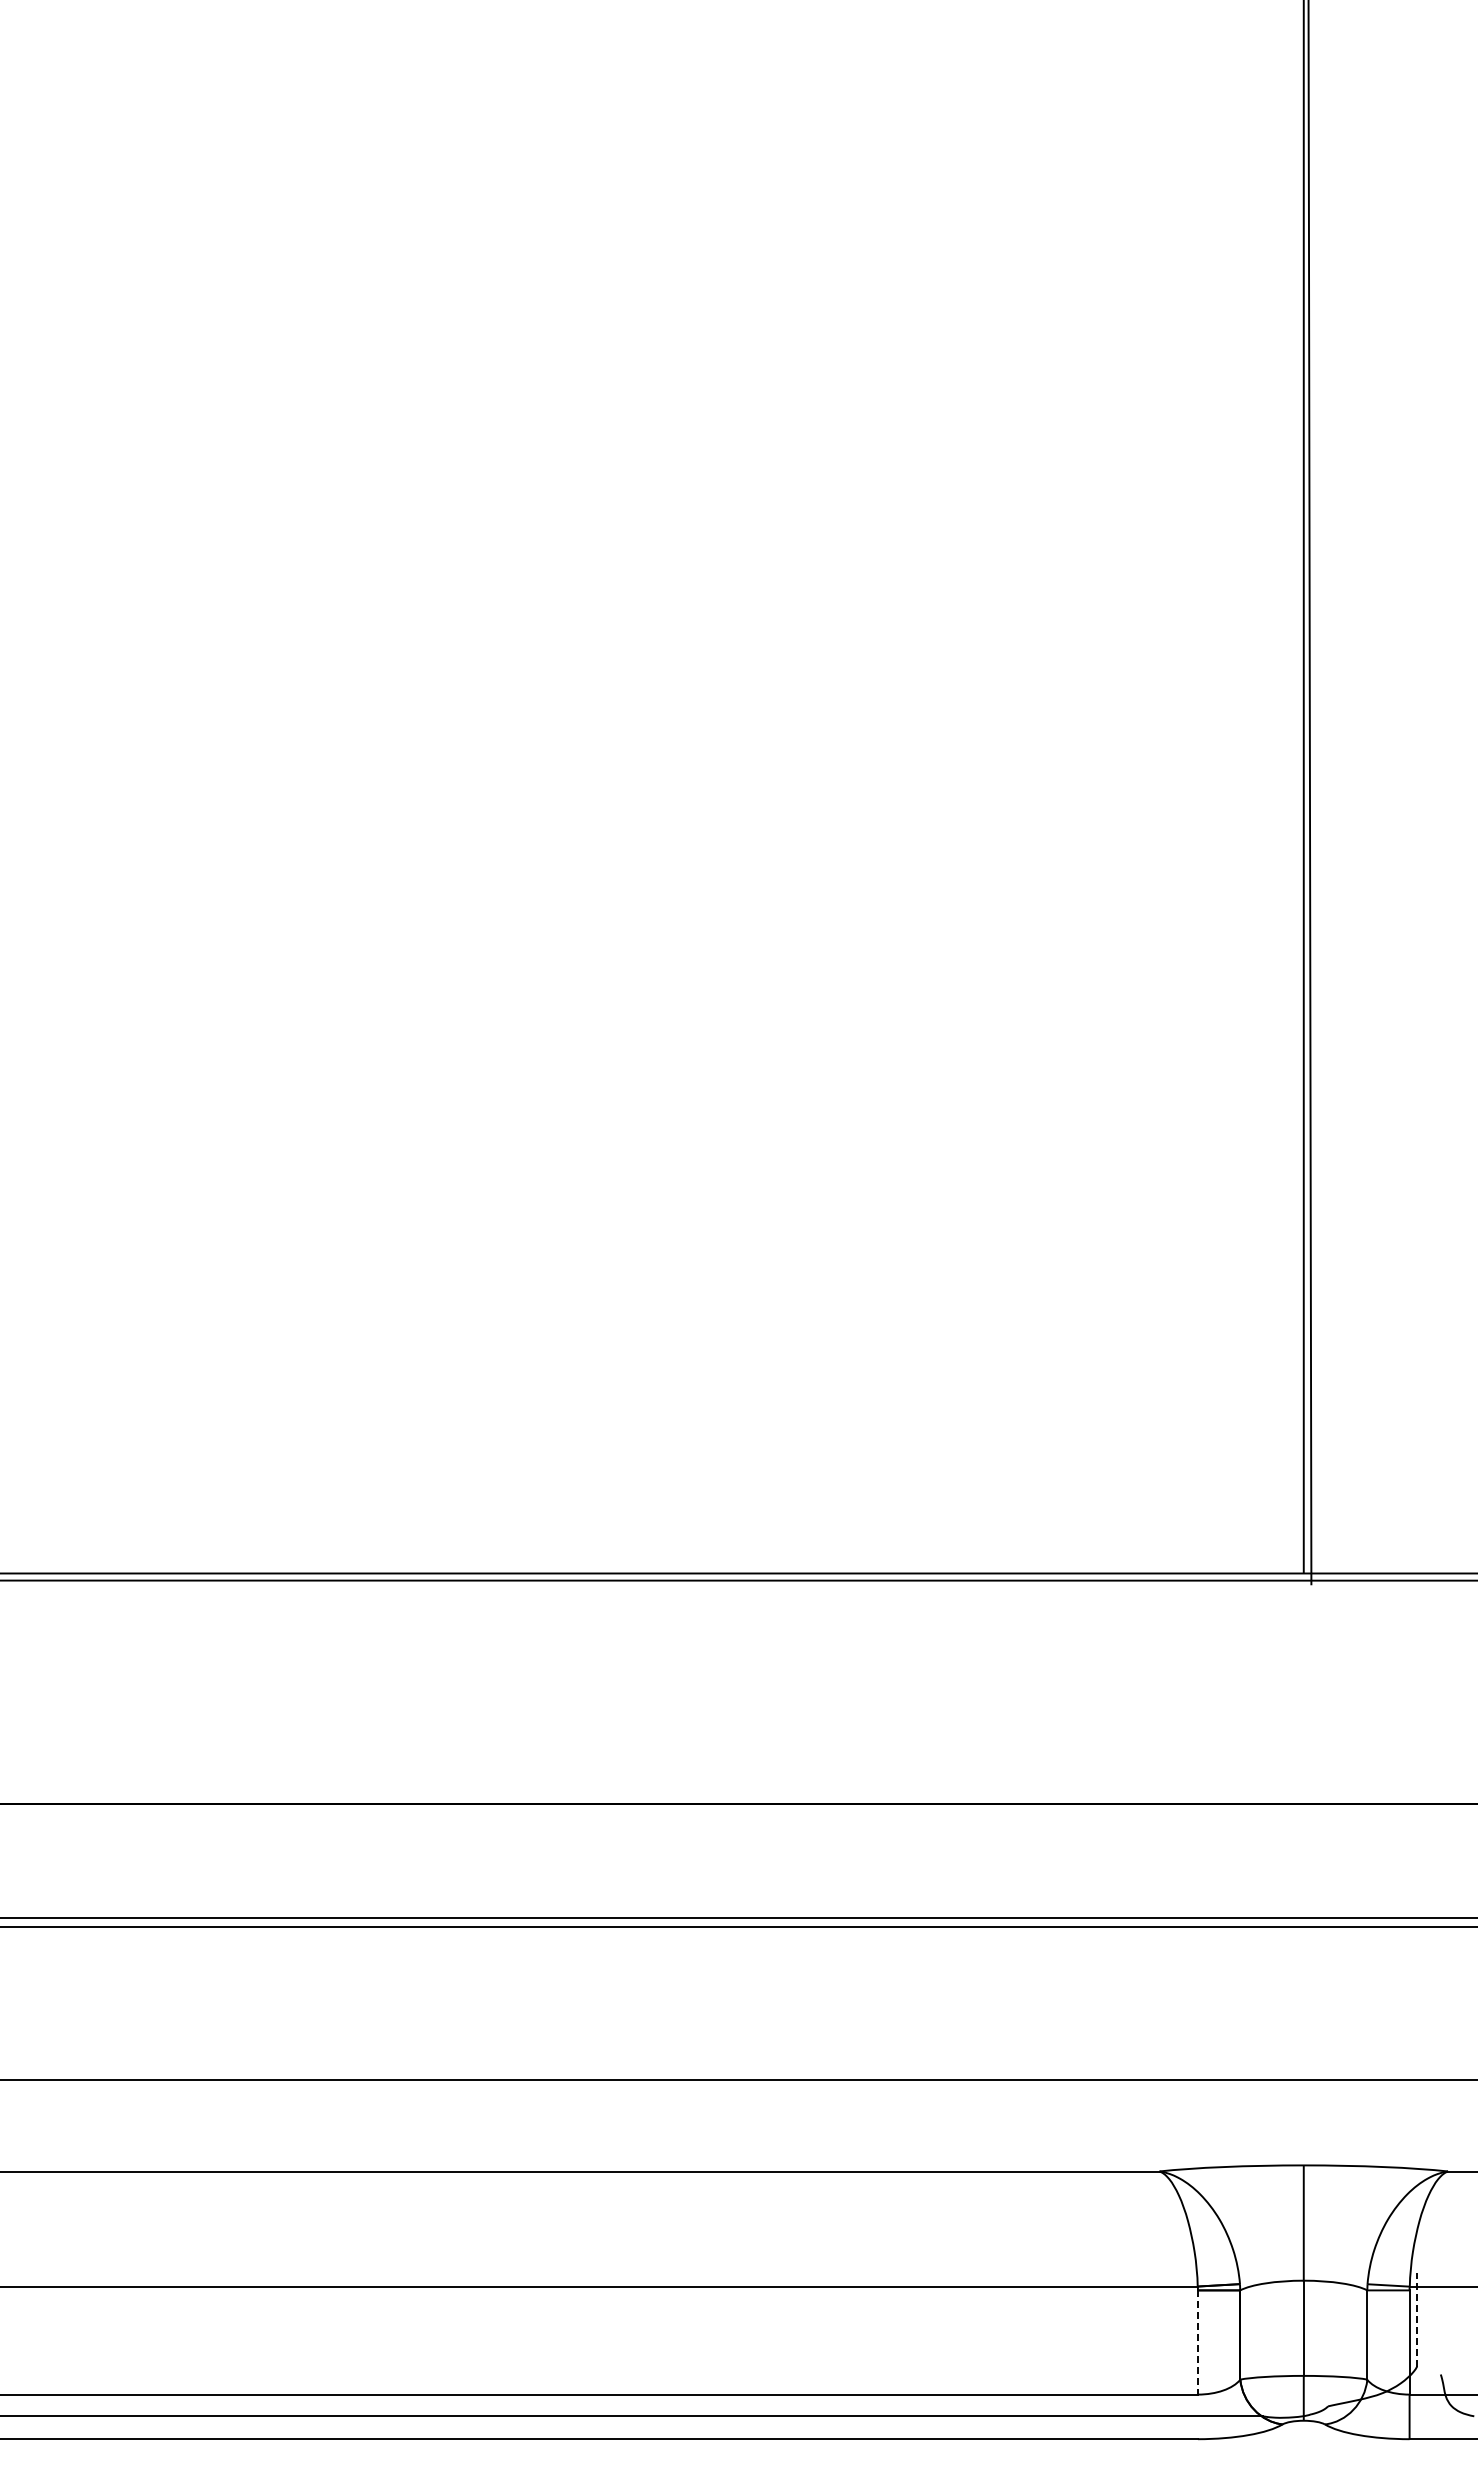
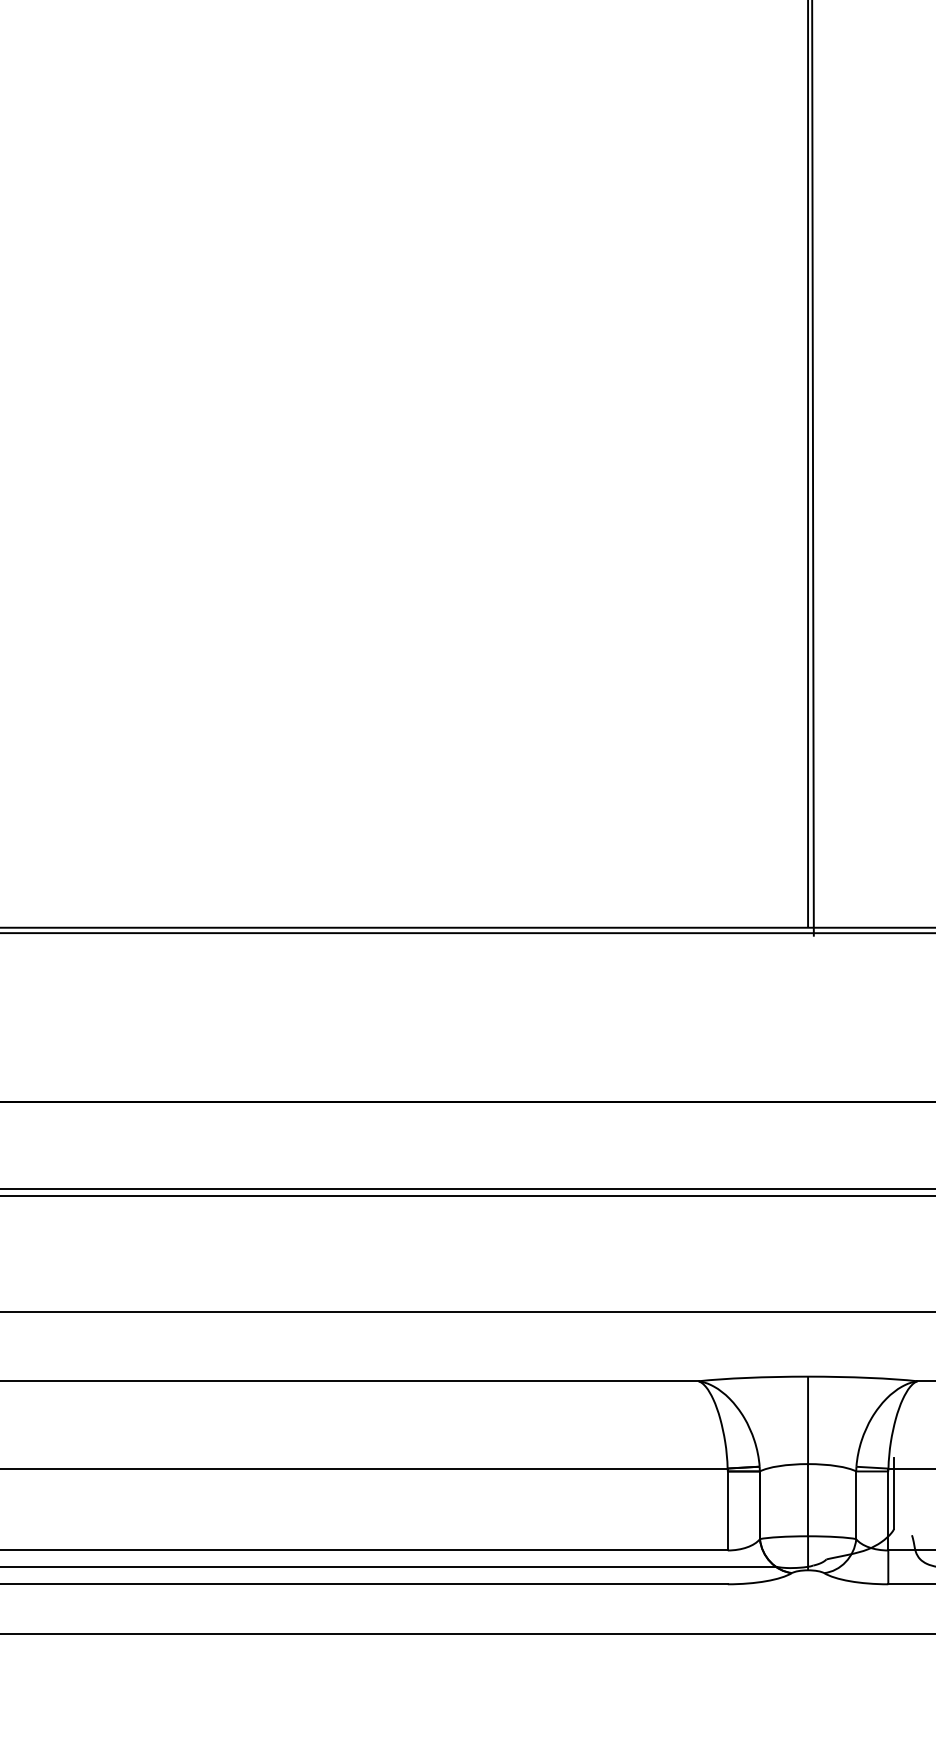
line: (1417, 2319) -> (894, 1493), dashed -> solid
line: (1197, 2343) -> (727, 1511), dashed -> solid

